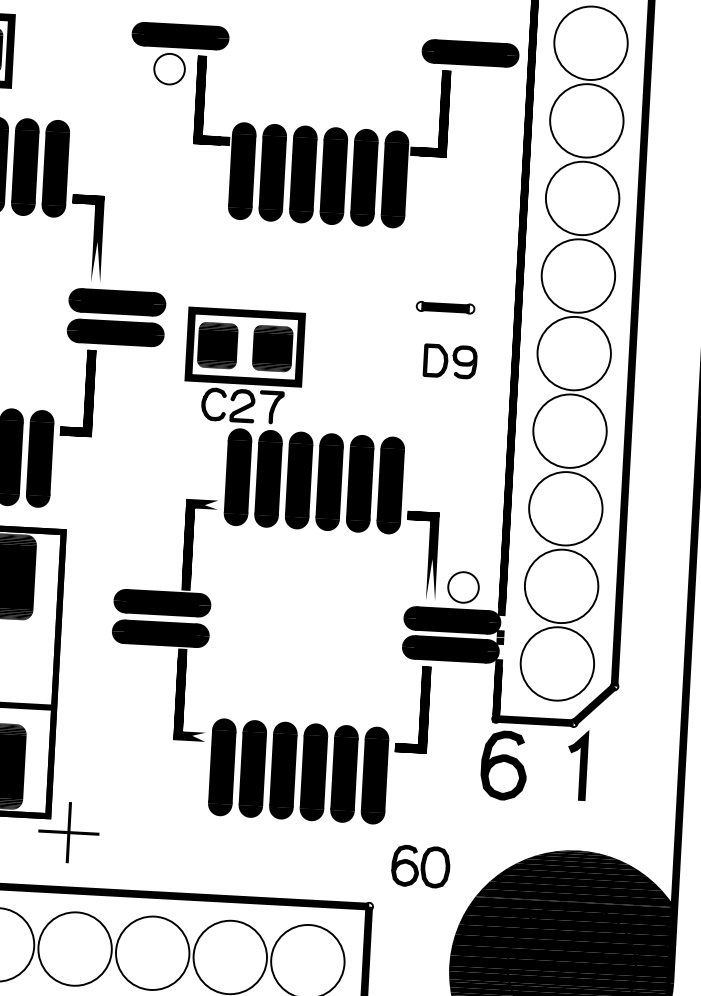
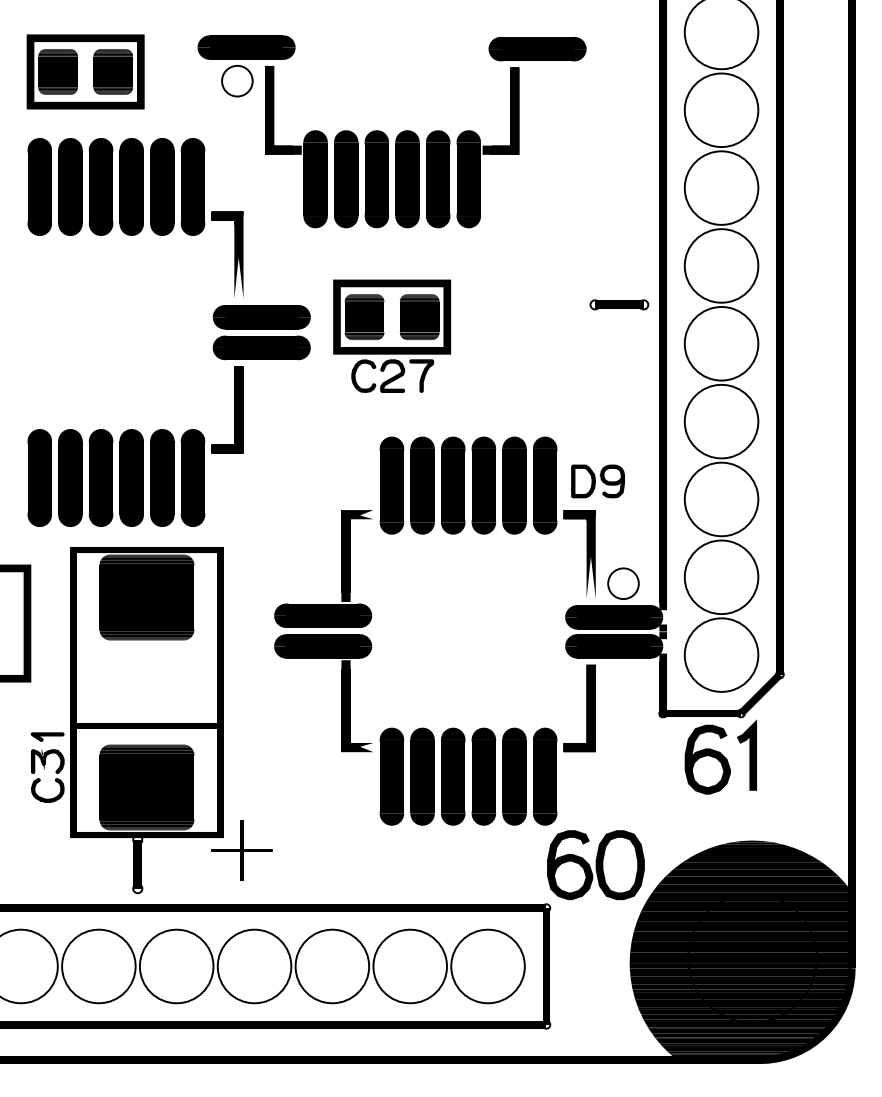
part: (320, 127) -> (391, 131), moved
part: (445, 307) -> (619, 304), moved
part: (449, 361) -> (597, 481), moved
part: (244, 365) -> (392, 335), moved
curve: (504, 762) -> (707, 756), moved
part: (420, 866) -> (595, 865), size x1.67

